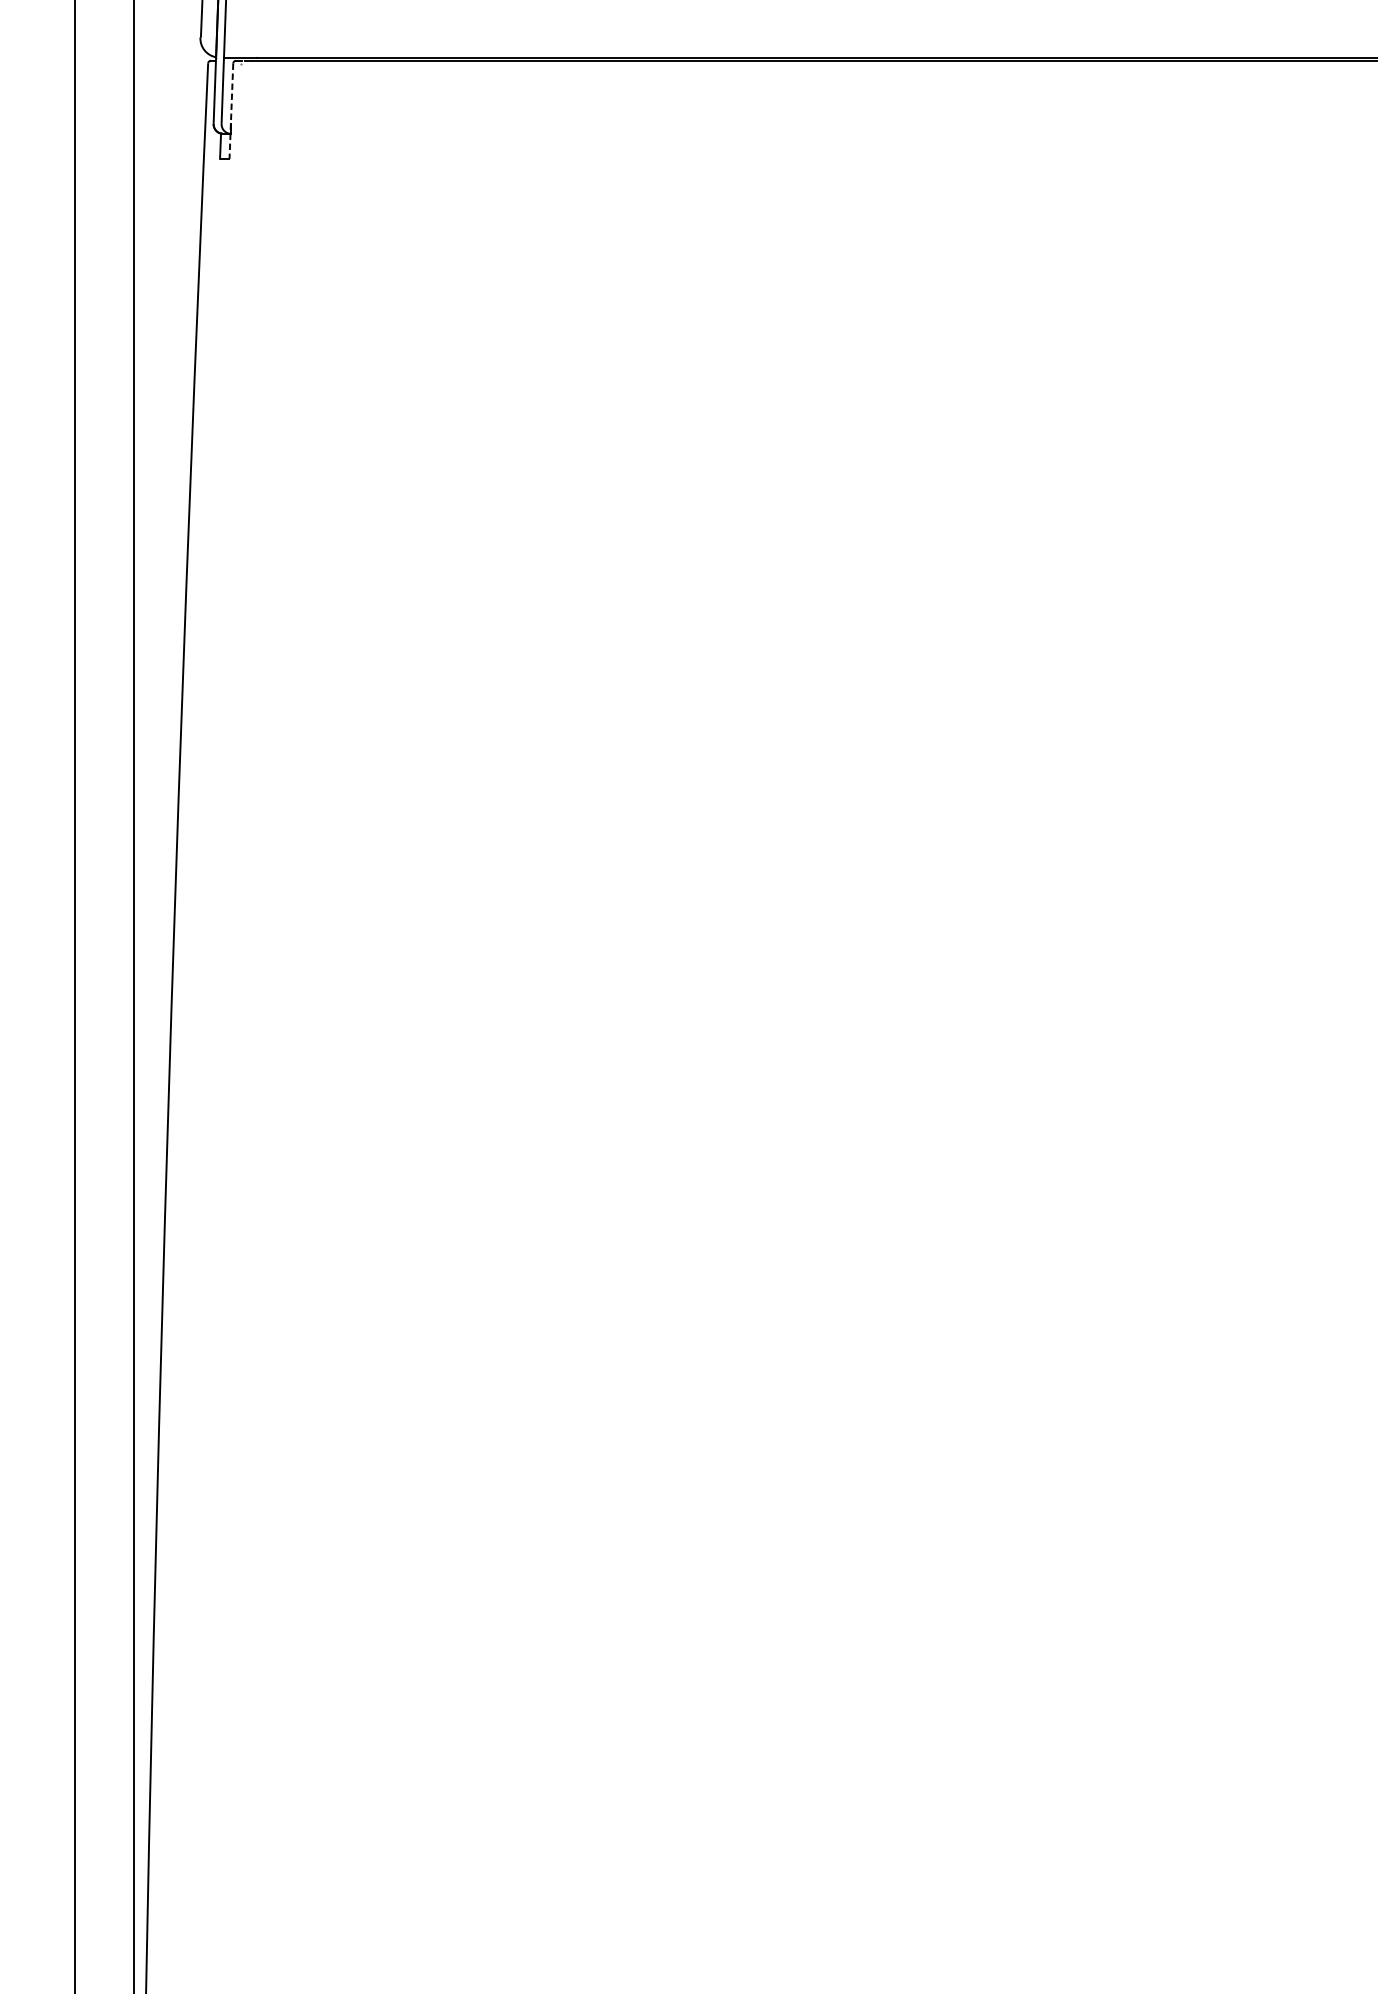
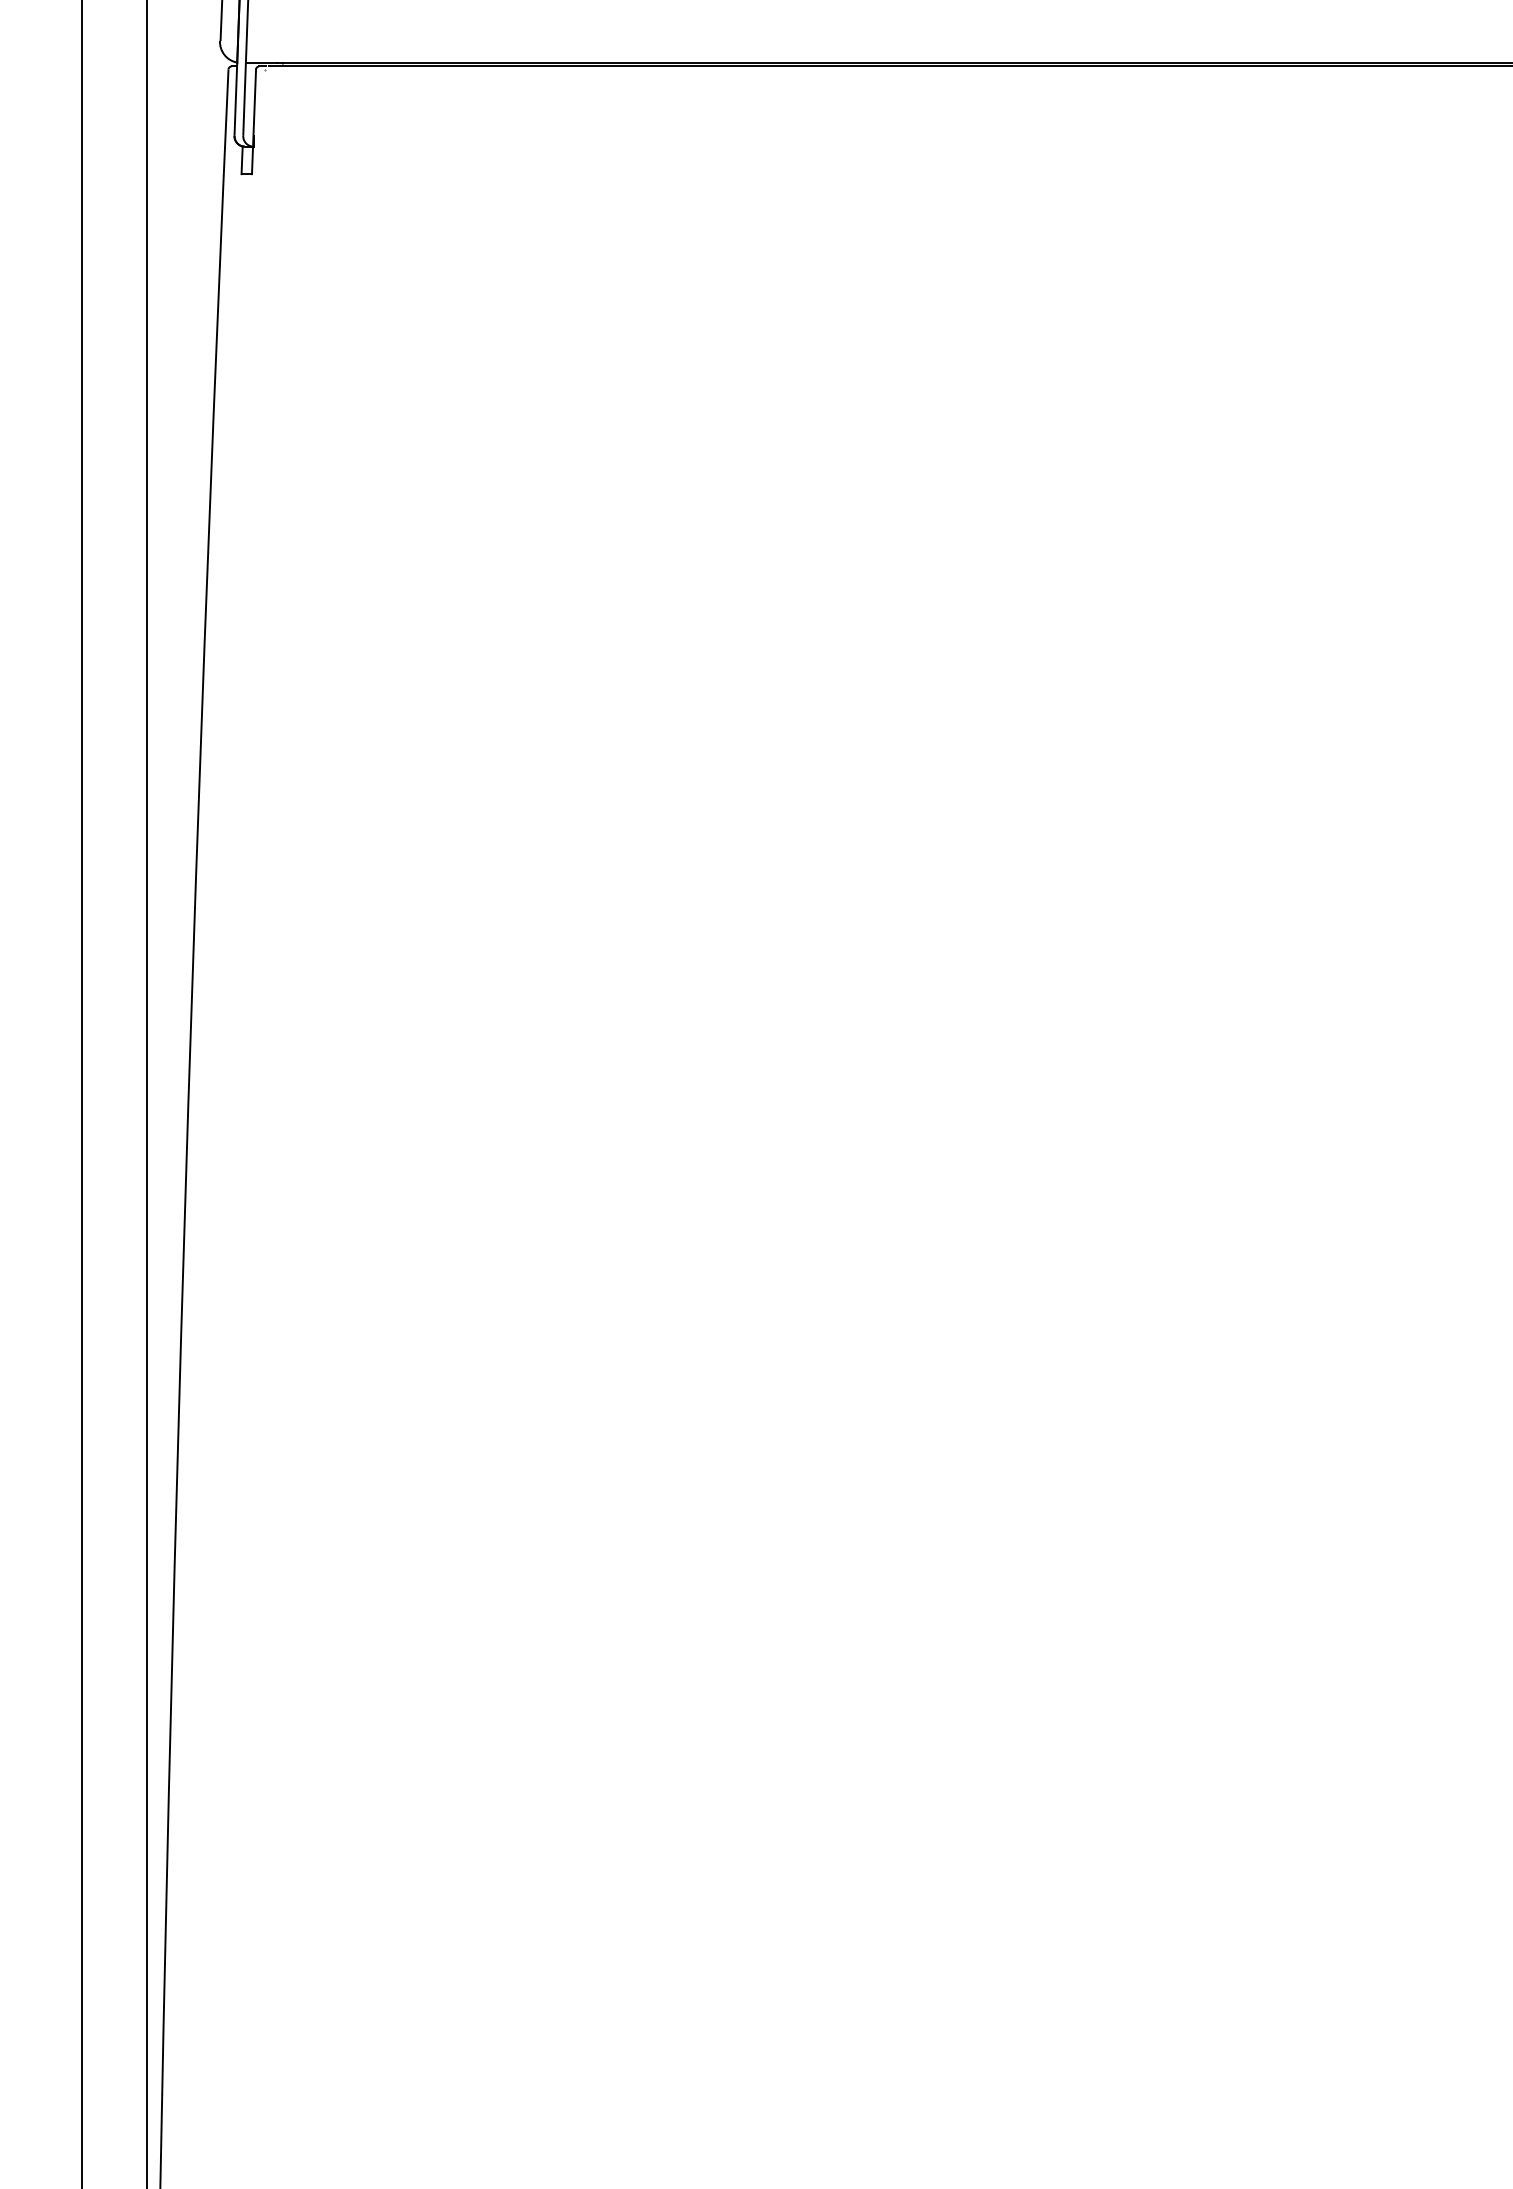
line: (231, 111) -> (254, 122), dashed -> solid

